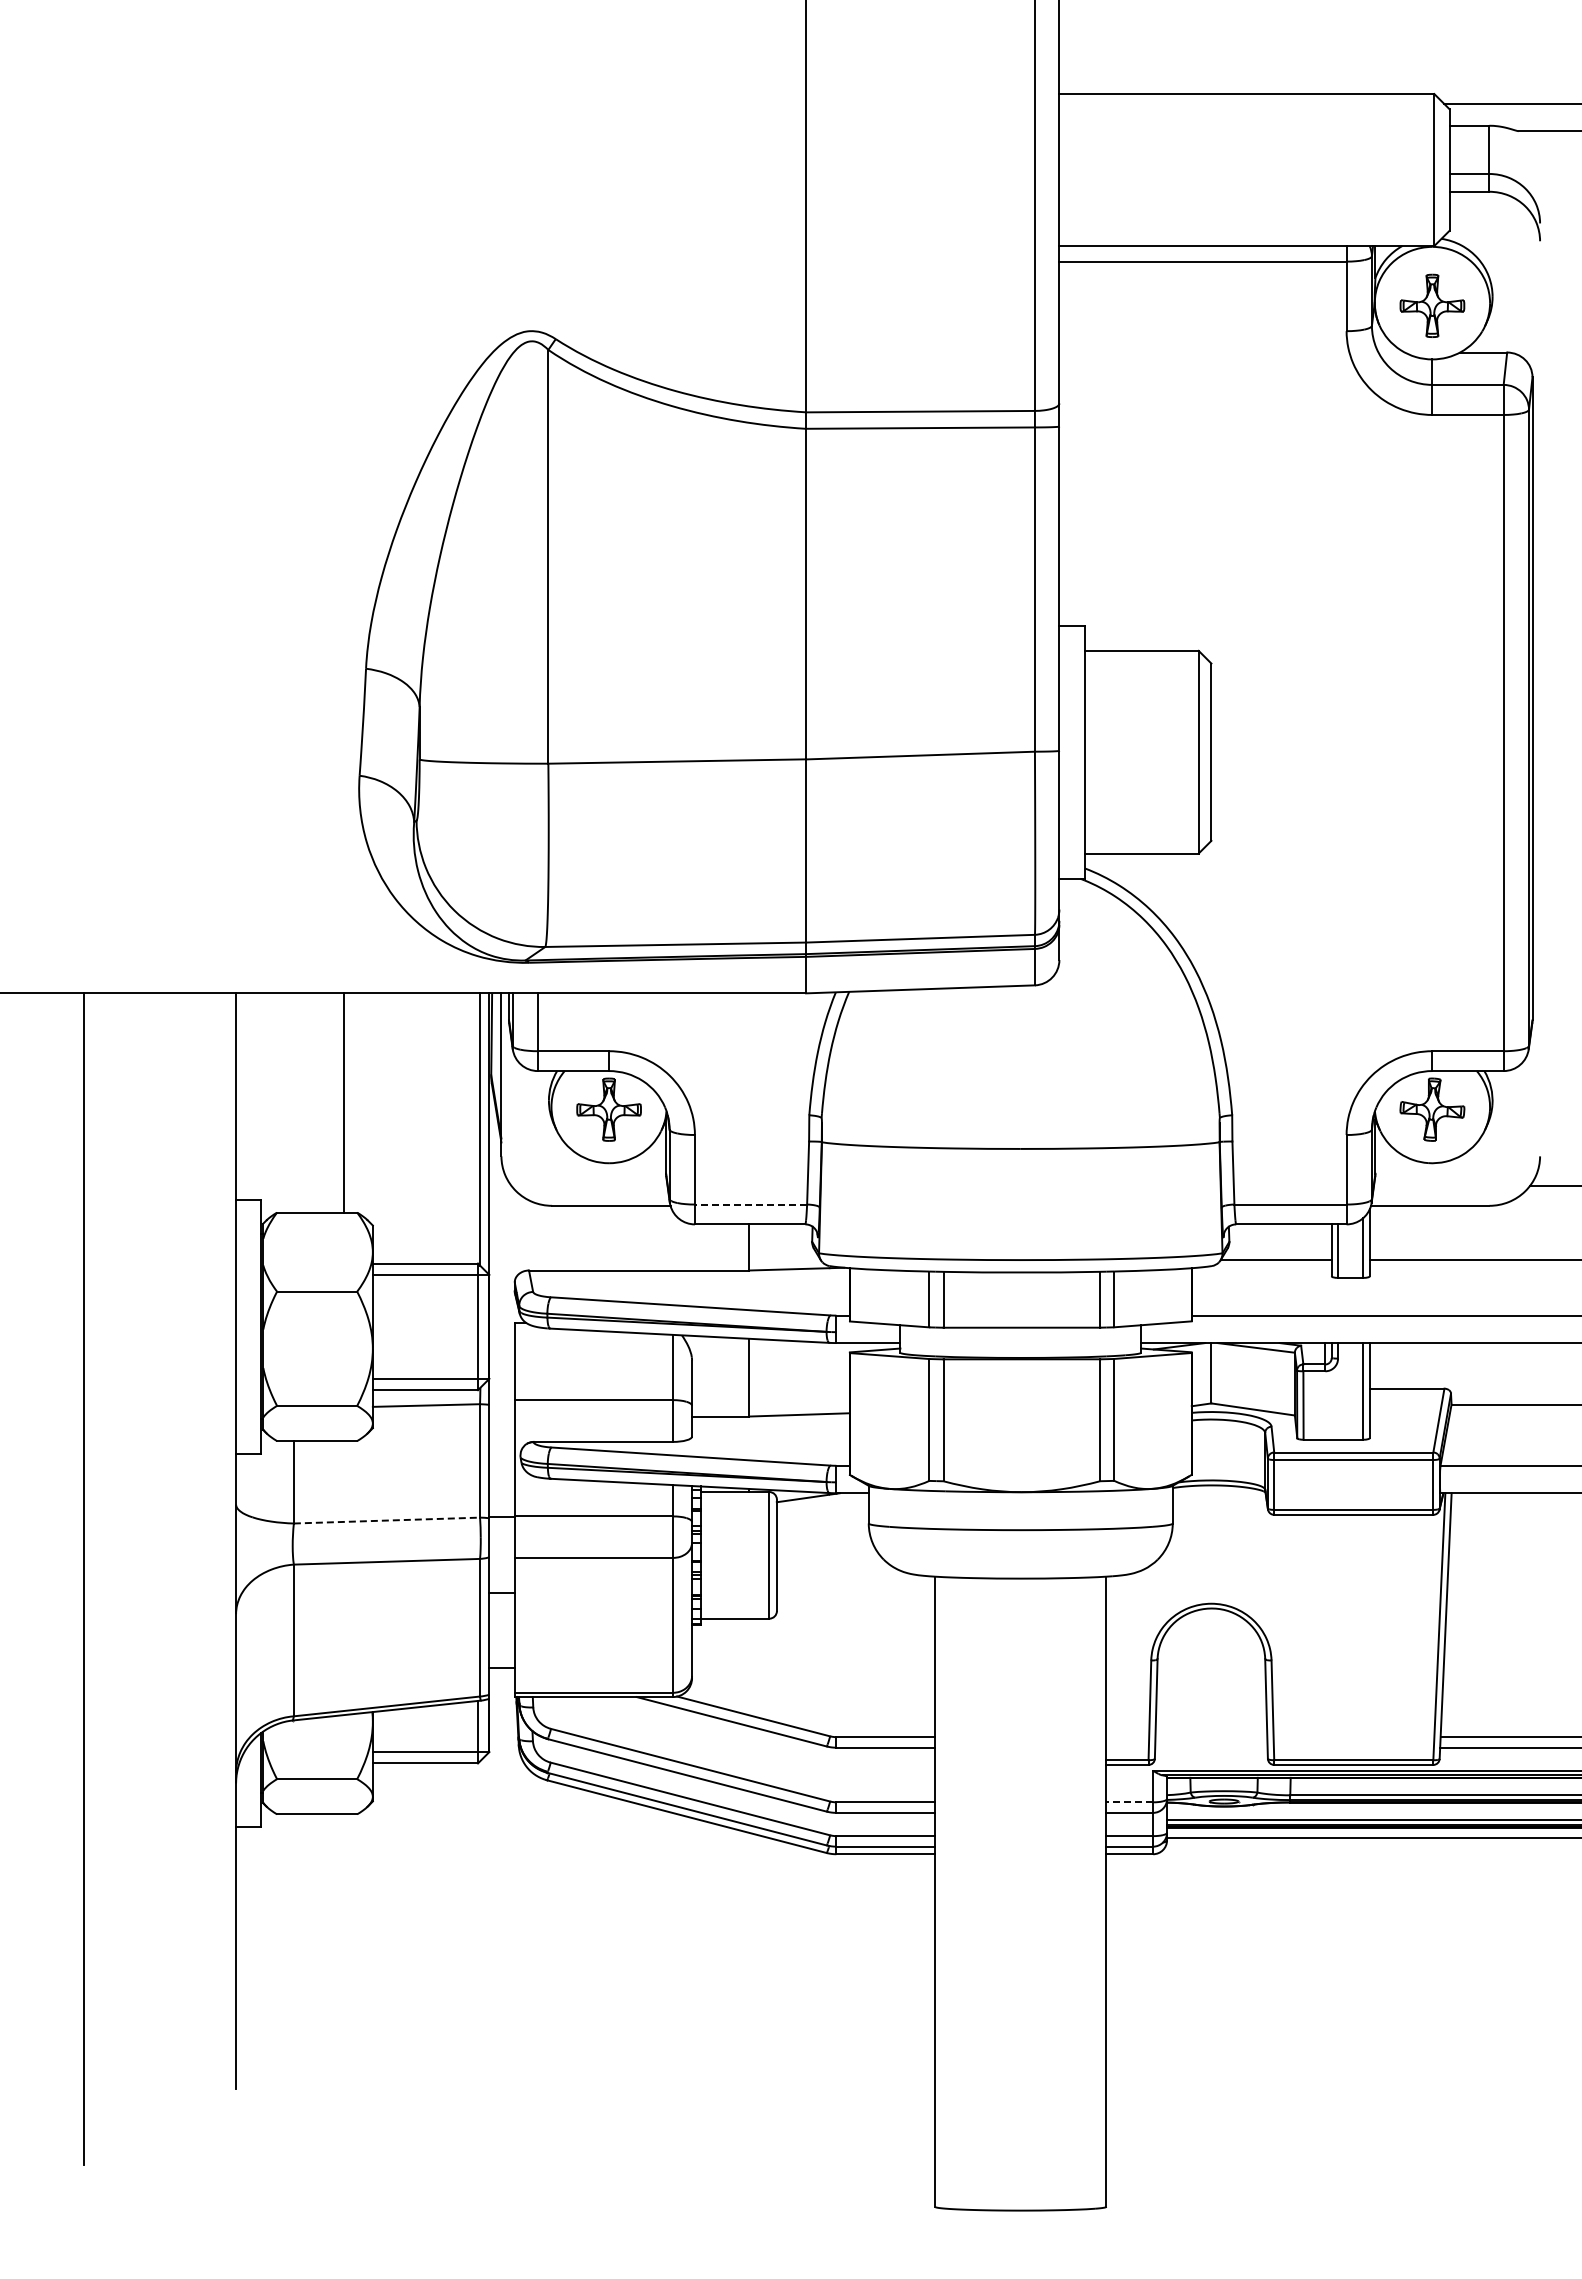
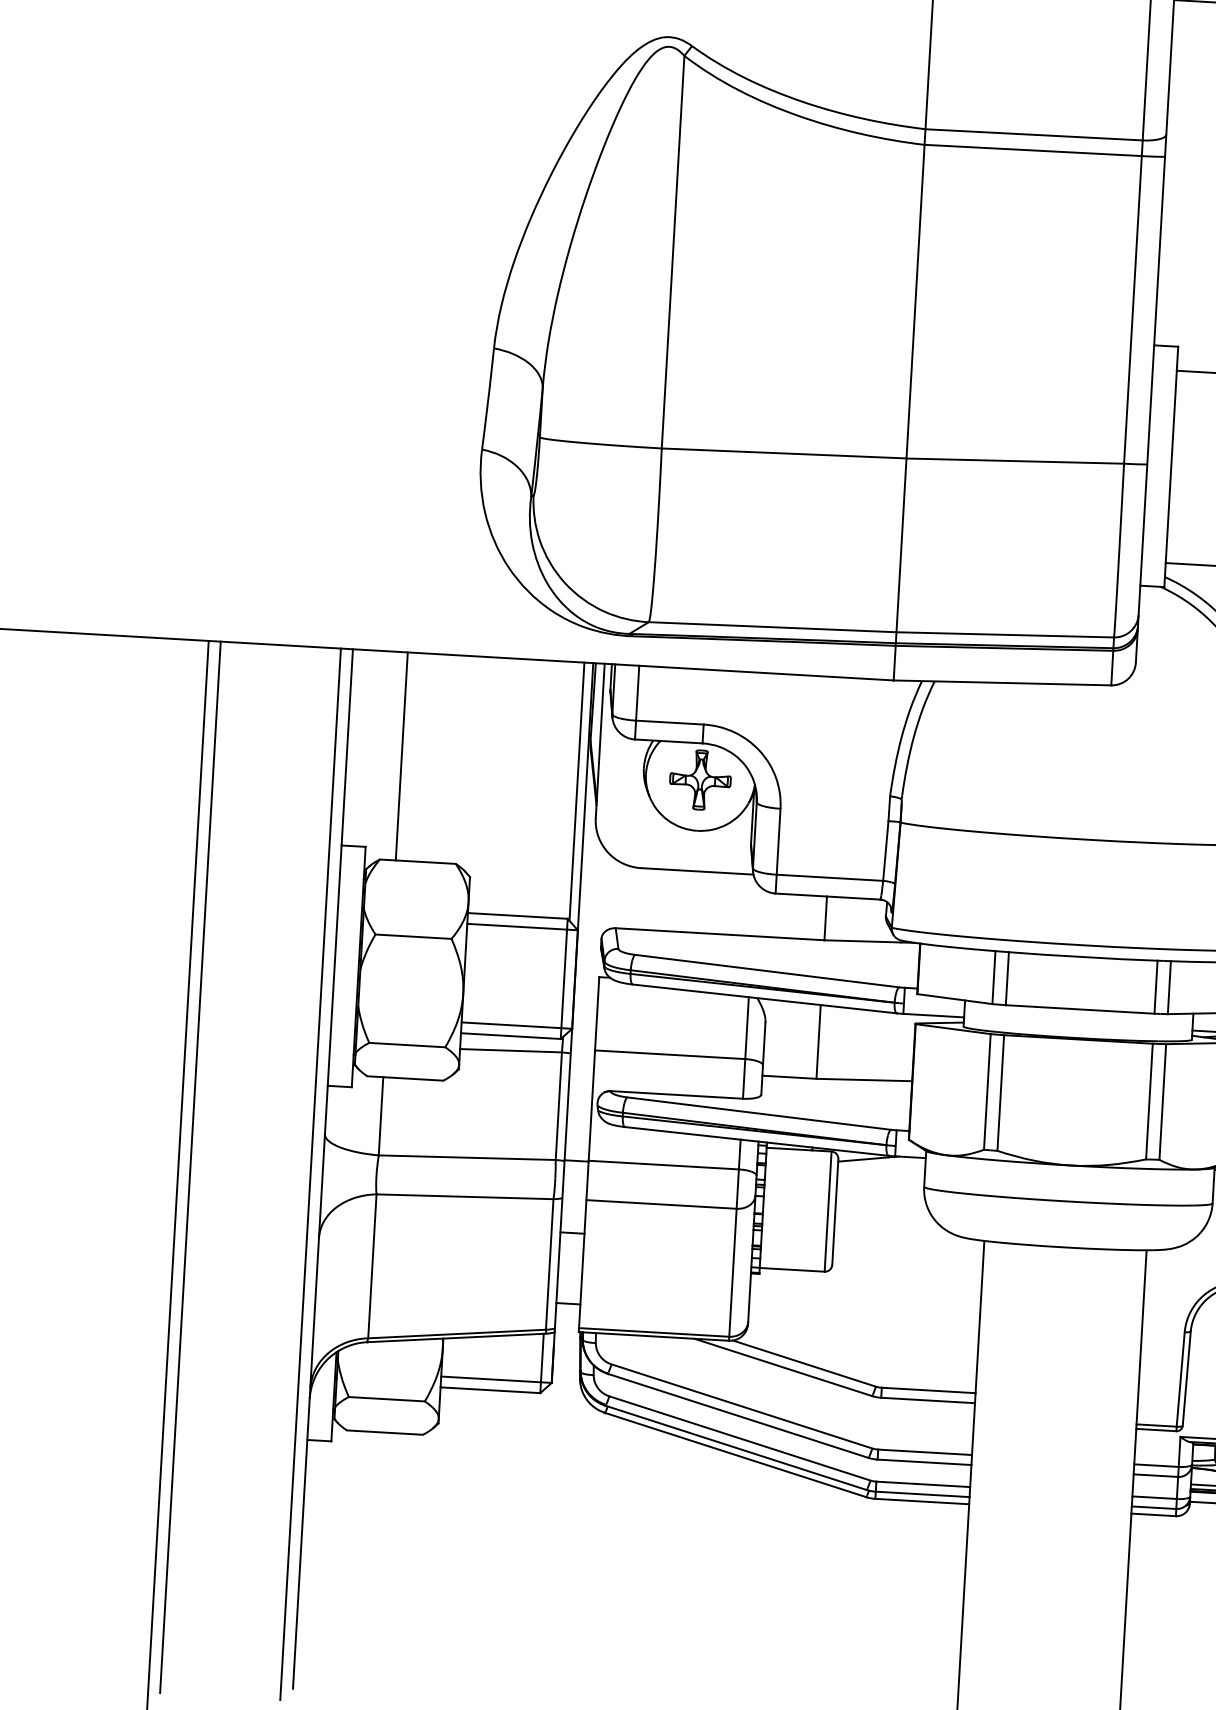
line: (343, 1102) -> (401, 755), moved
line: (750, 1204) -> (829, 877), dashed -> solid
line: (387, 1520) -> (467, 1157), dashed -> solid
line: (96, 1547) -> (190, 1167), added
line: (223, 1547) -> (310, 1174), added
line: (1129, 1802) -> (1156, 1465), dashed -> solid

